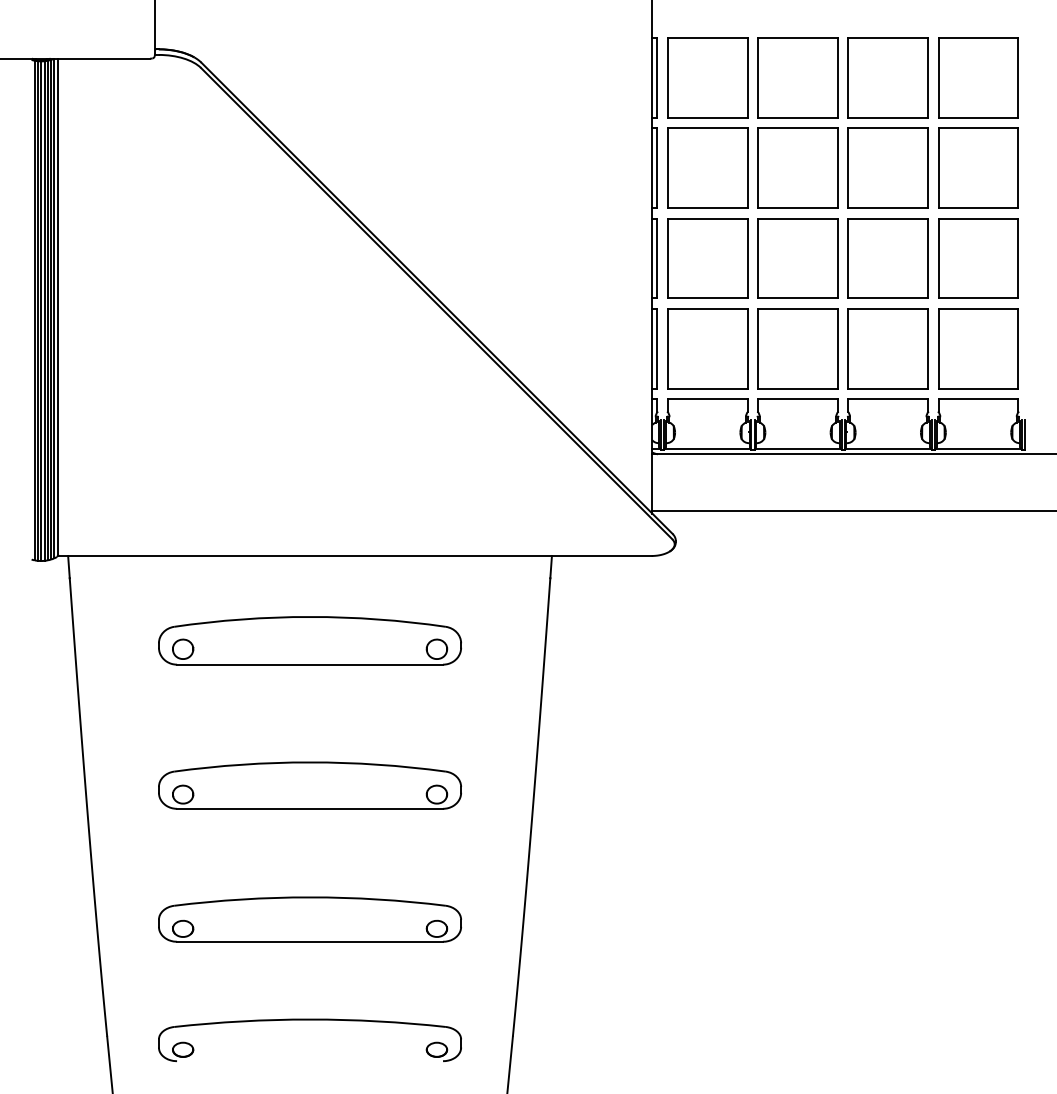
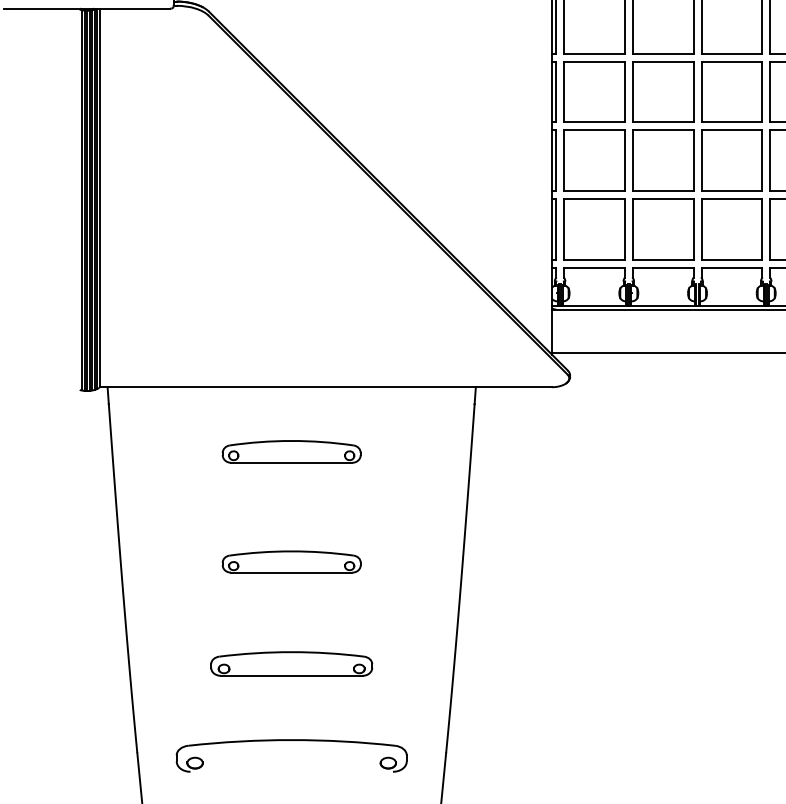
part: (309, 640) -> (291, 451), size x0.6
part: (309, 785) -> (291, 561), size x0.6
part: (309, 919) -> (291, 663), size x0.7

